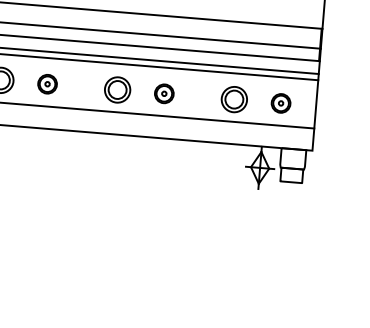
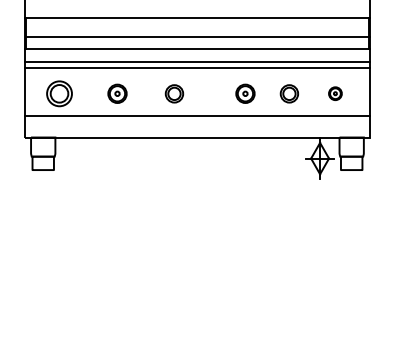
part: (47, 83) -> (117, 93), moved
part: (117, 89) -> (174, 93), size x0.7
part: (164, 93) -> (245, 93), moved
part: (234, 99) -> (289, 93), size x0.7
part: (281, 103) -> (335, 93), size x0.7

